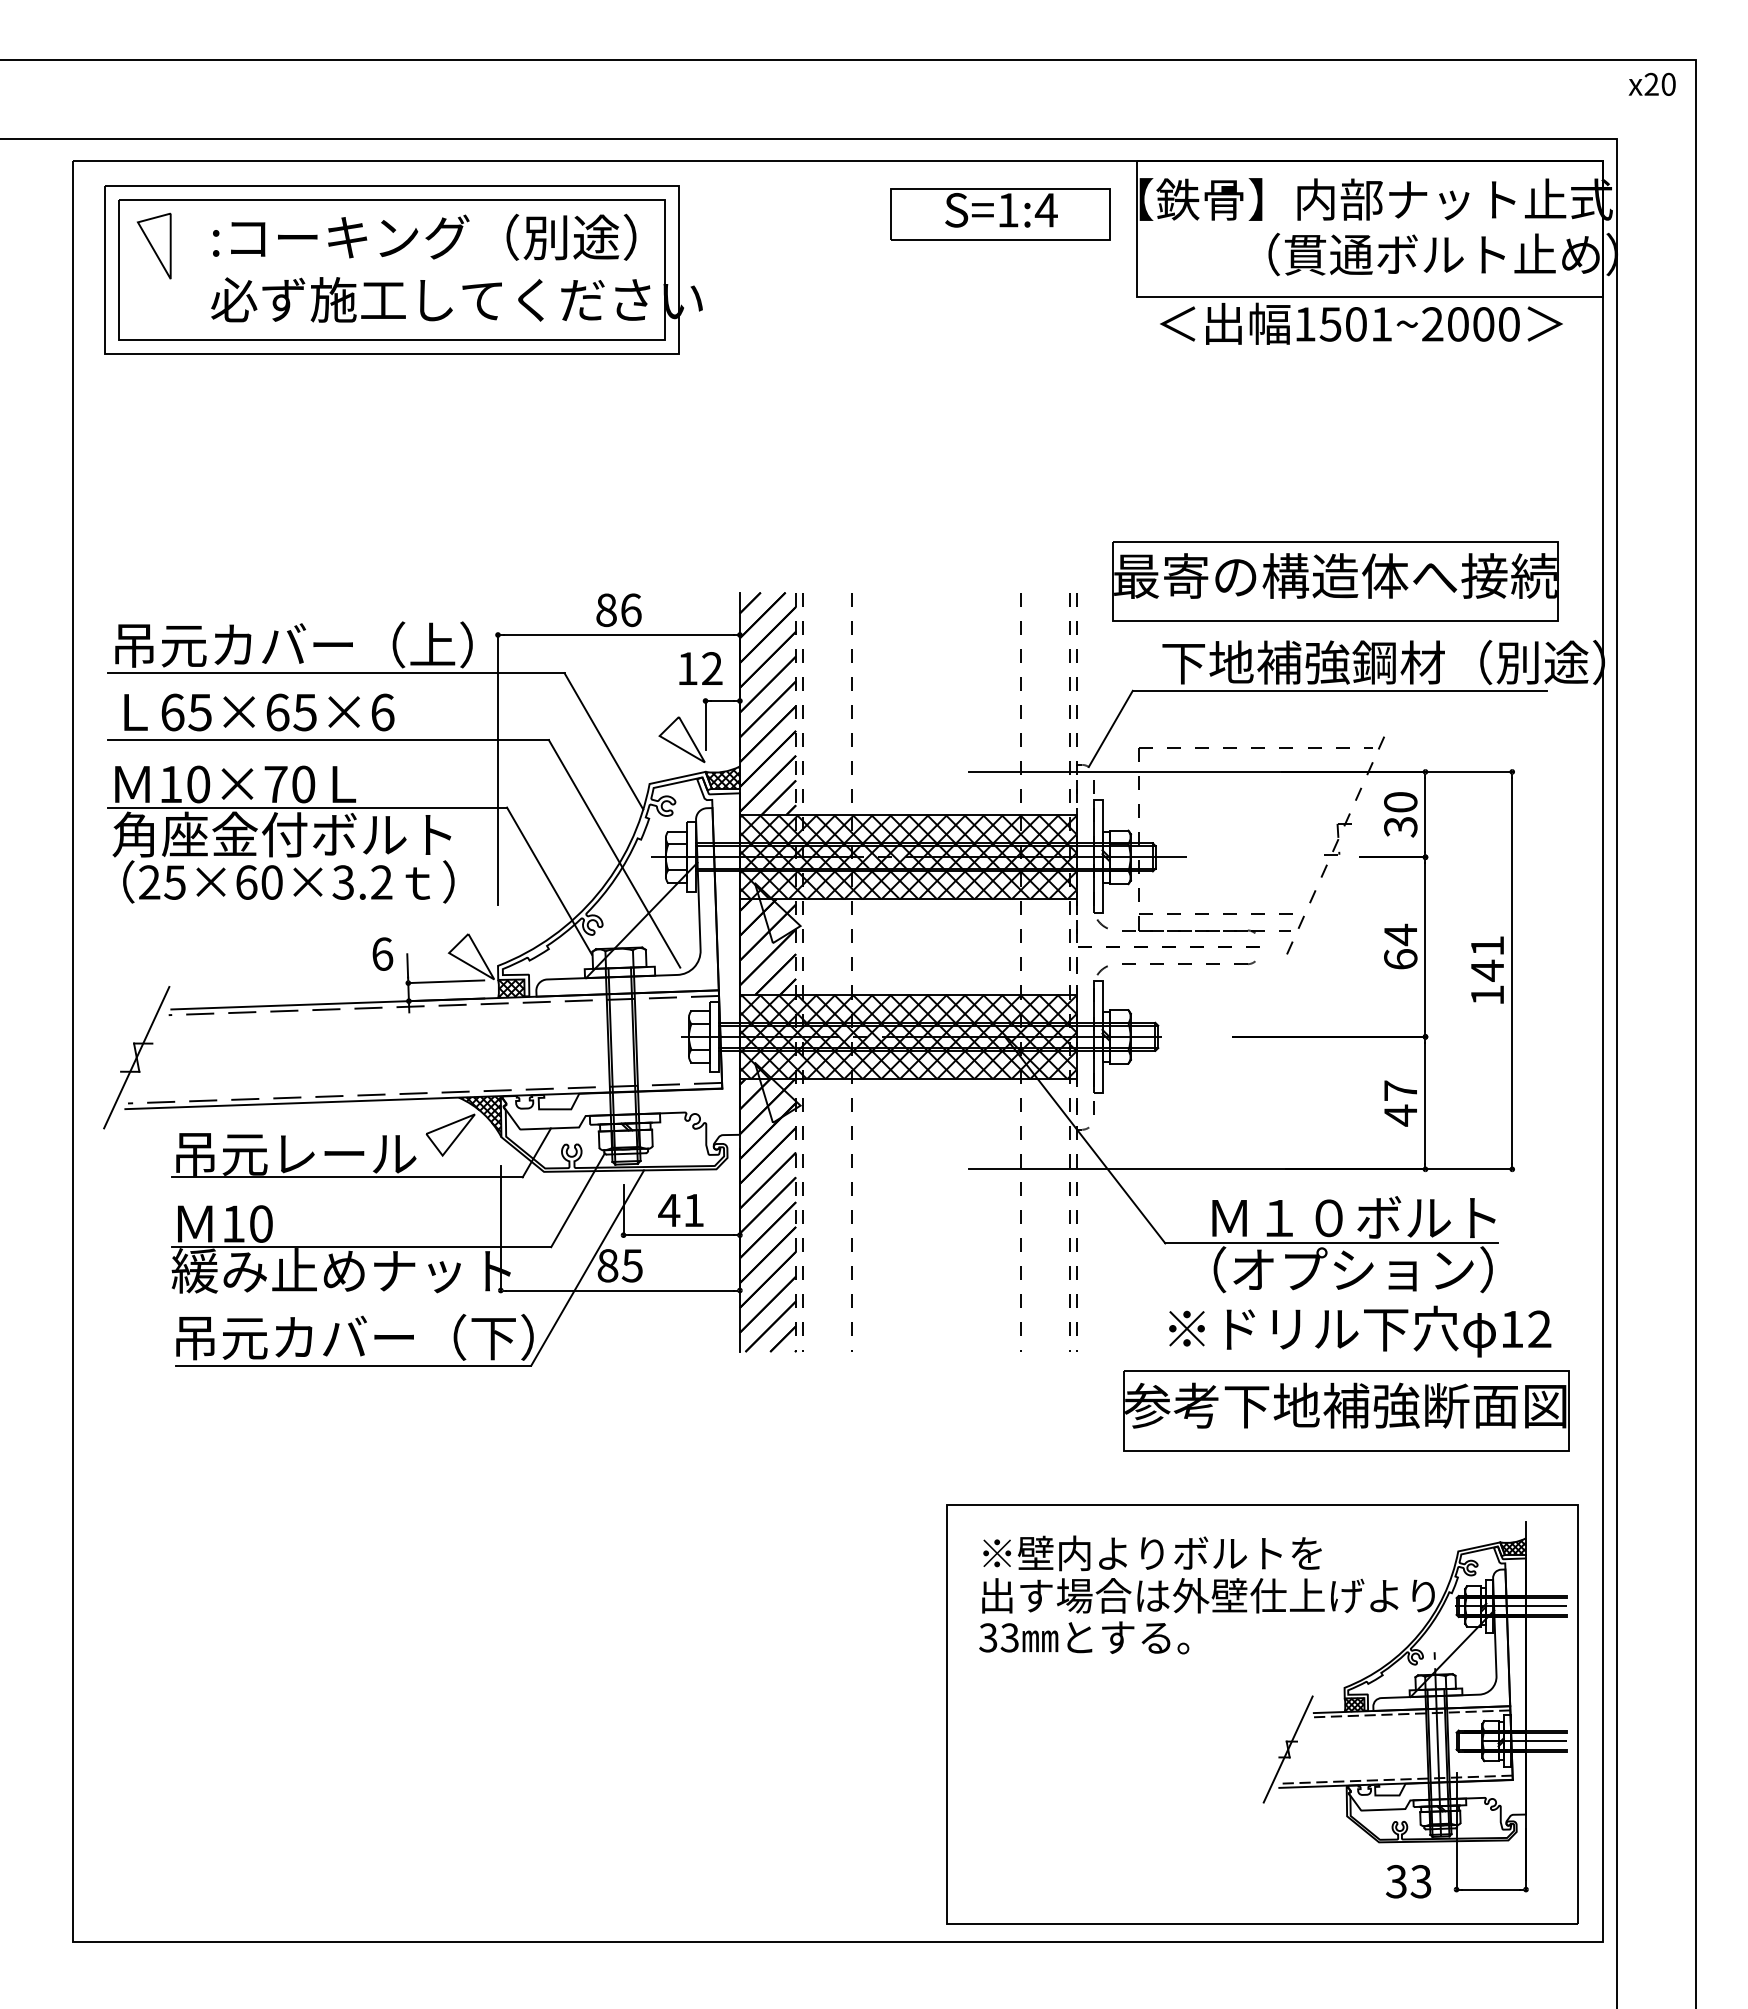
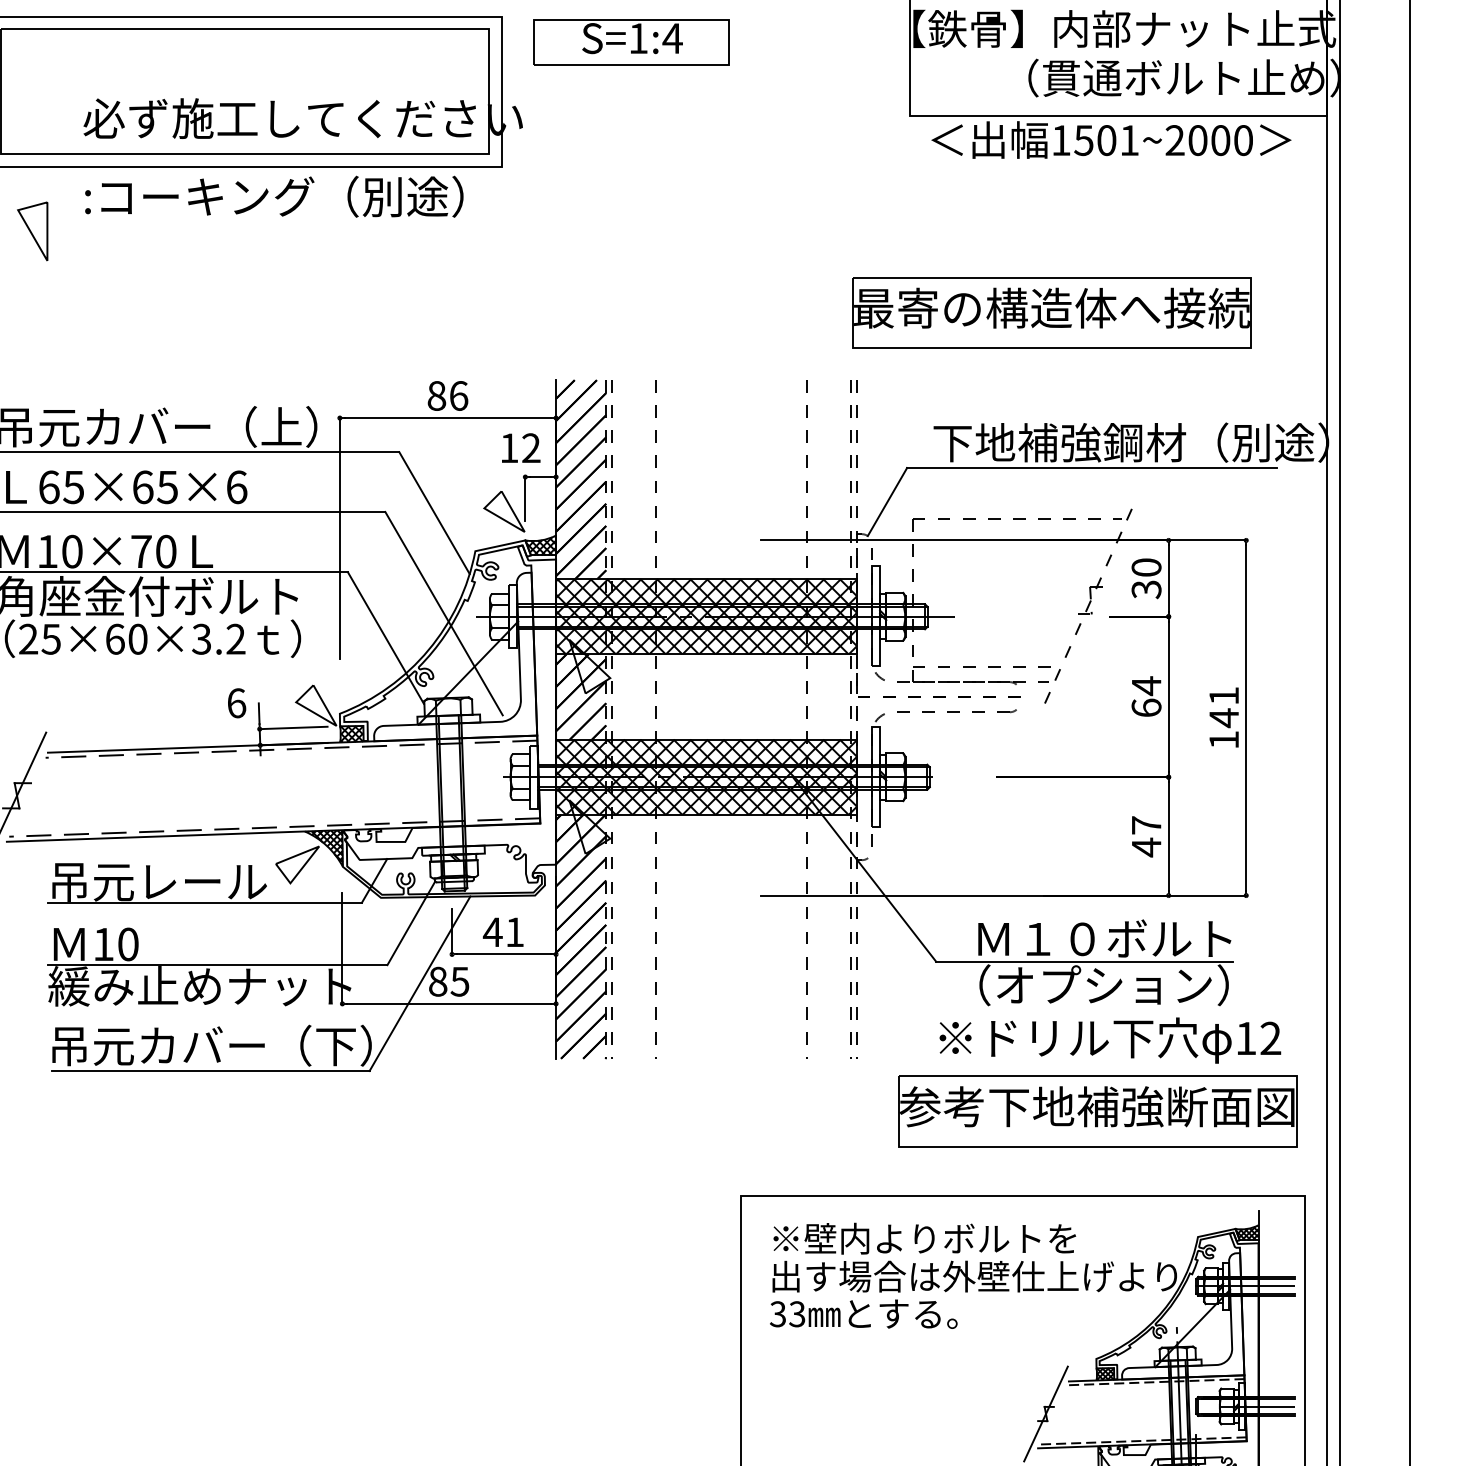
part: (1000, 214) -> (631, 42), moved
text: (424, 236) -> (274, 196), moved
part: (153, 245) -> (32, 230), moved
part: (1335, 581) -> (1051, 313), moved

